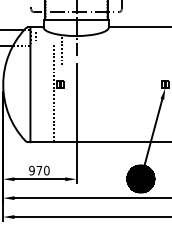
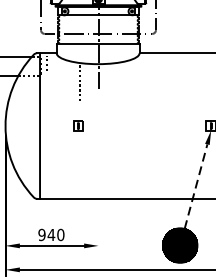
line: (54, 92) -> (70, 135), removed
line: (76, 123) -> (98, 175), removed
line: (153, 132) -> (196, 186), solid -> dashed
text: (39, 170) -> (51, 234), 970 -> 940

